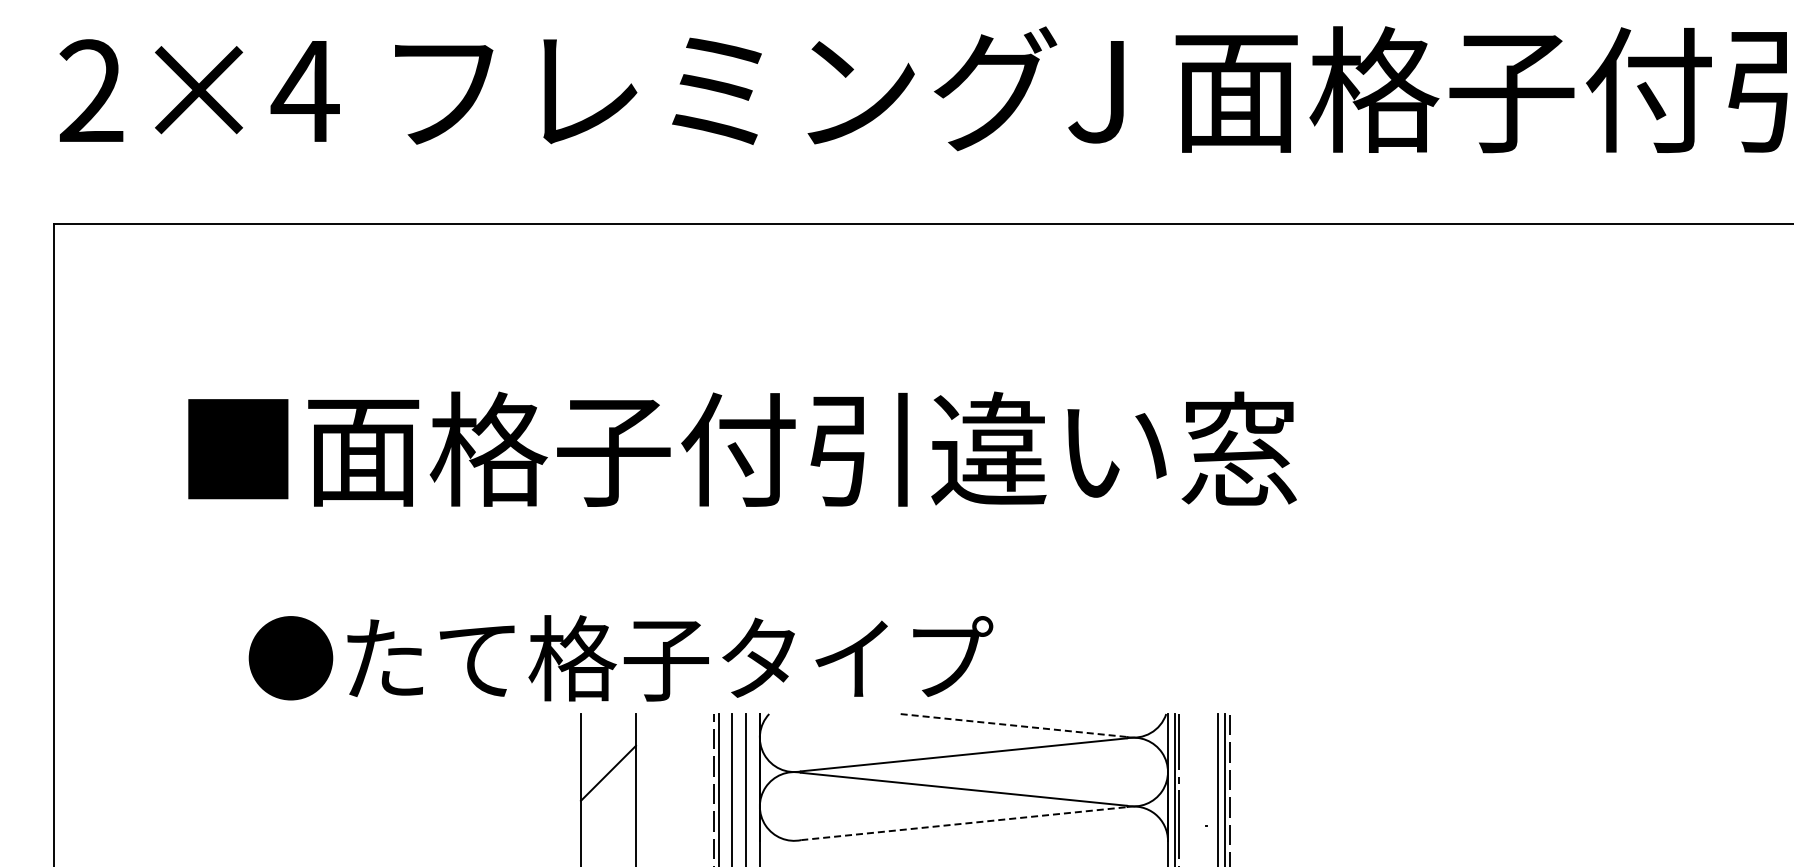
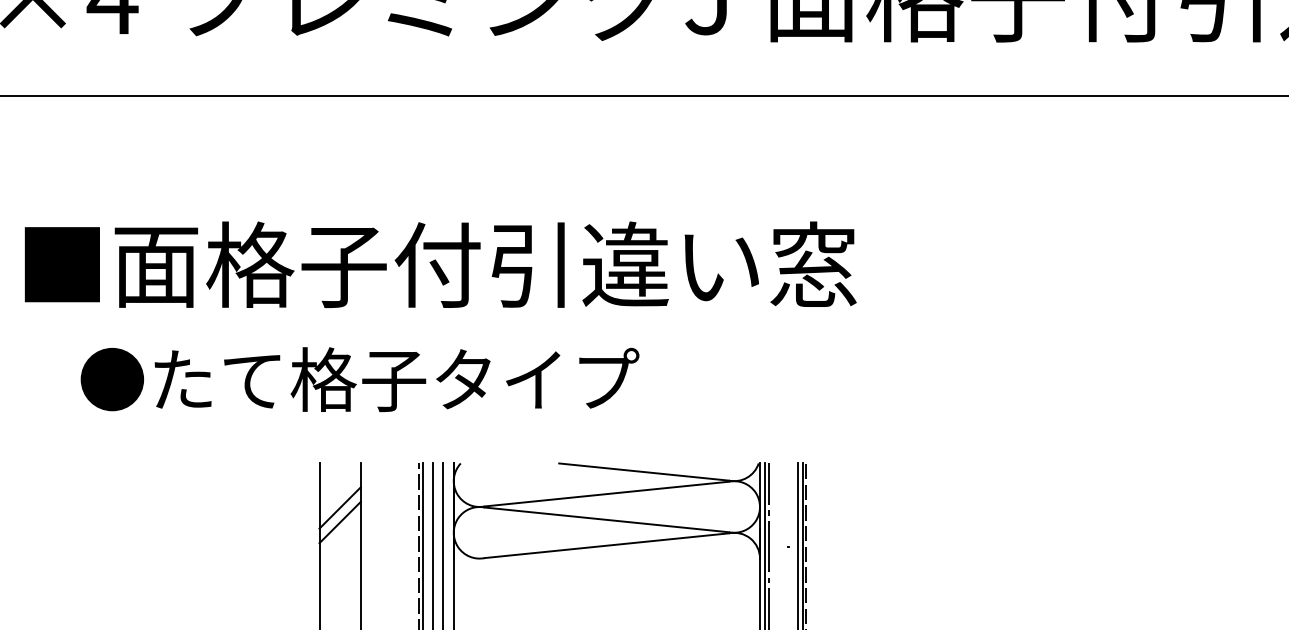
text: (620, 658) -> (359, 379), moved
line: (1013, 725) -> (644, 472), dashed -> solid
line: (607, 792) -> (339, 522), added
line: (964, 823) -> (607, 545), dashed -> solid

